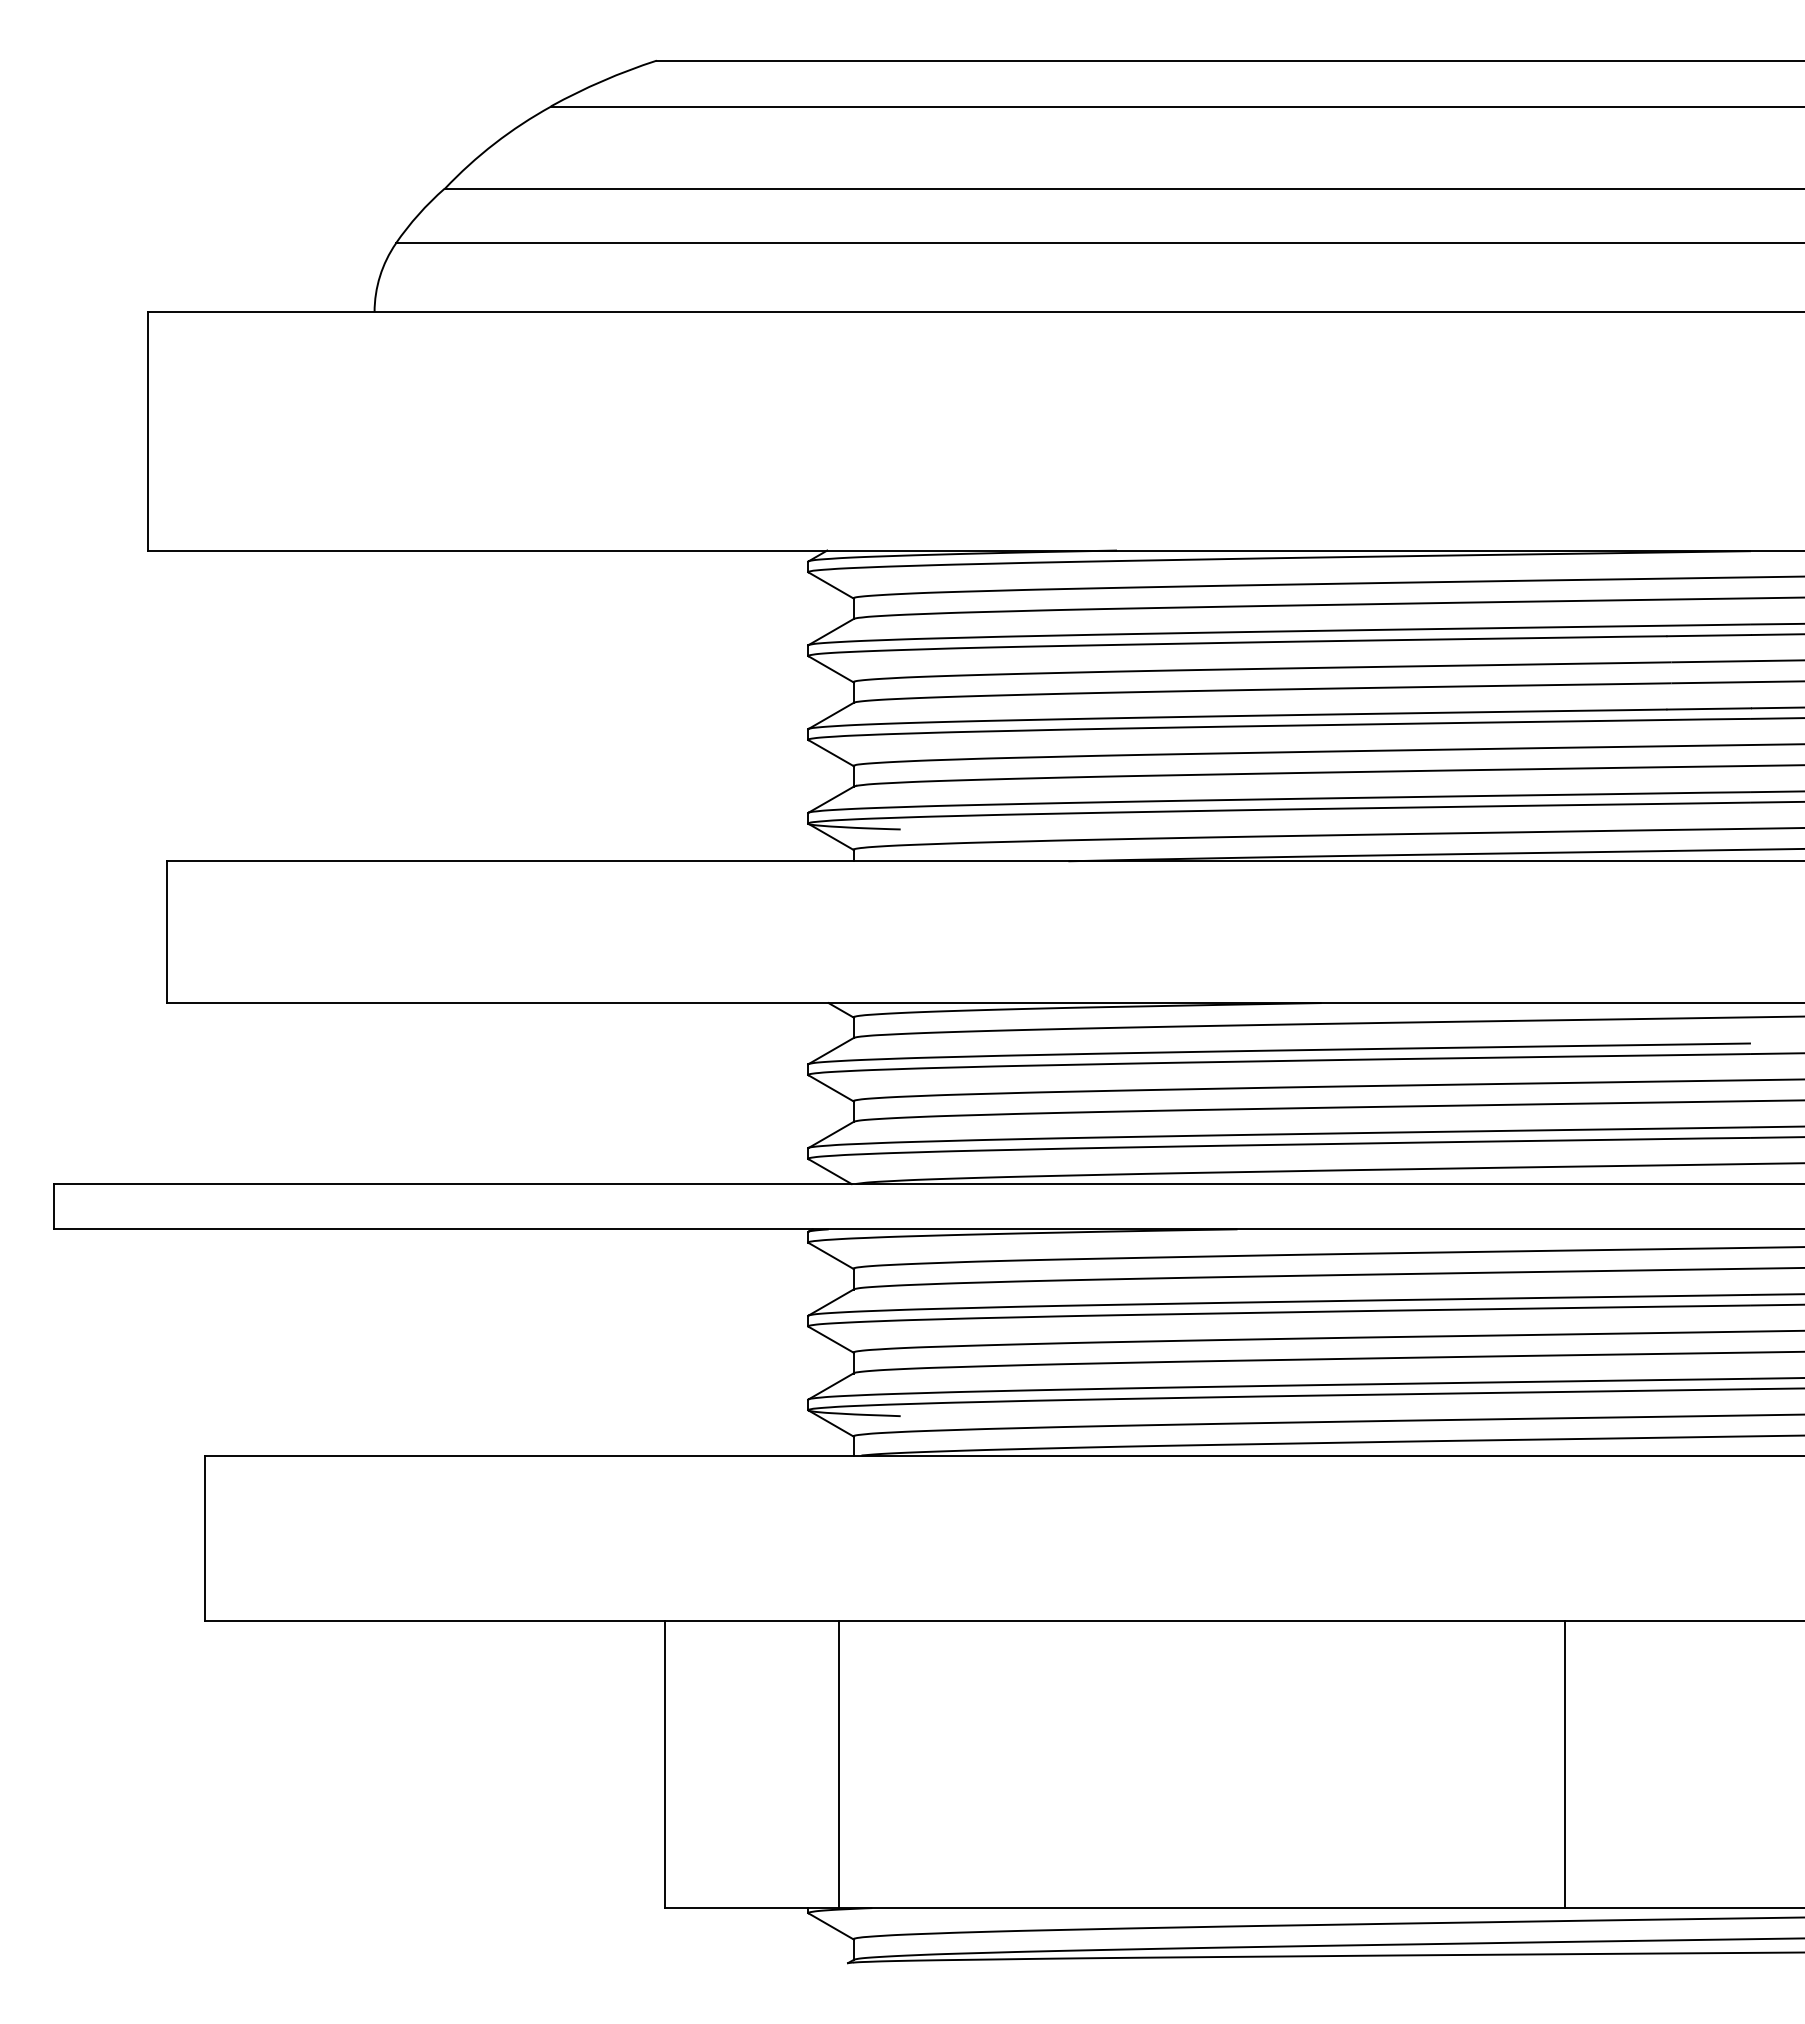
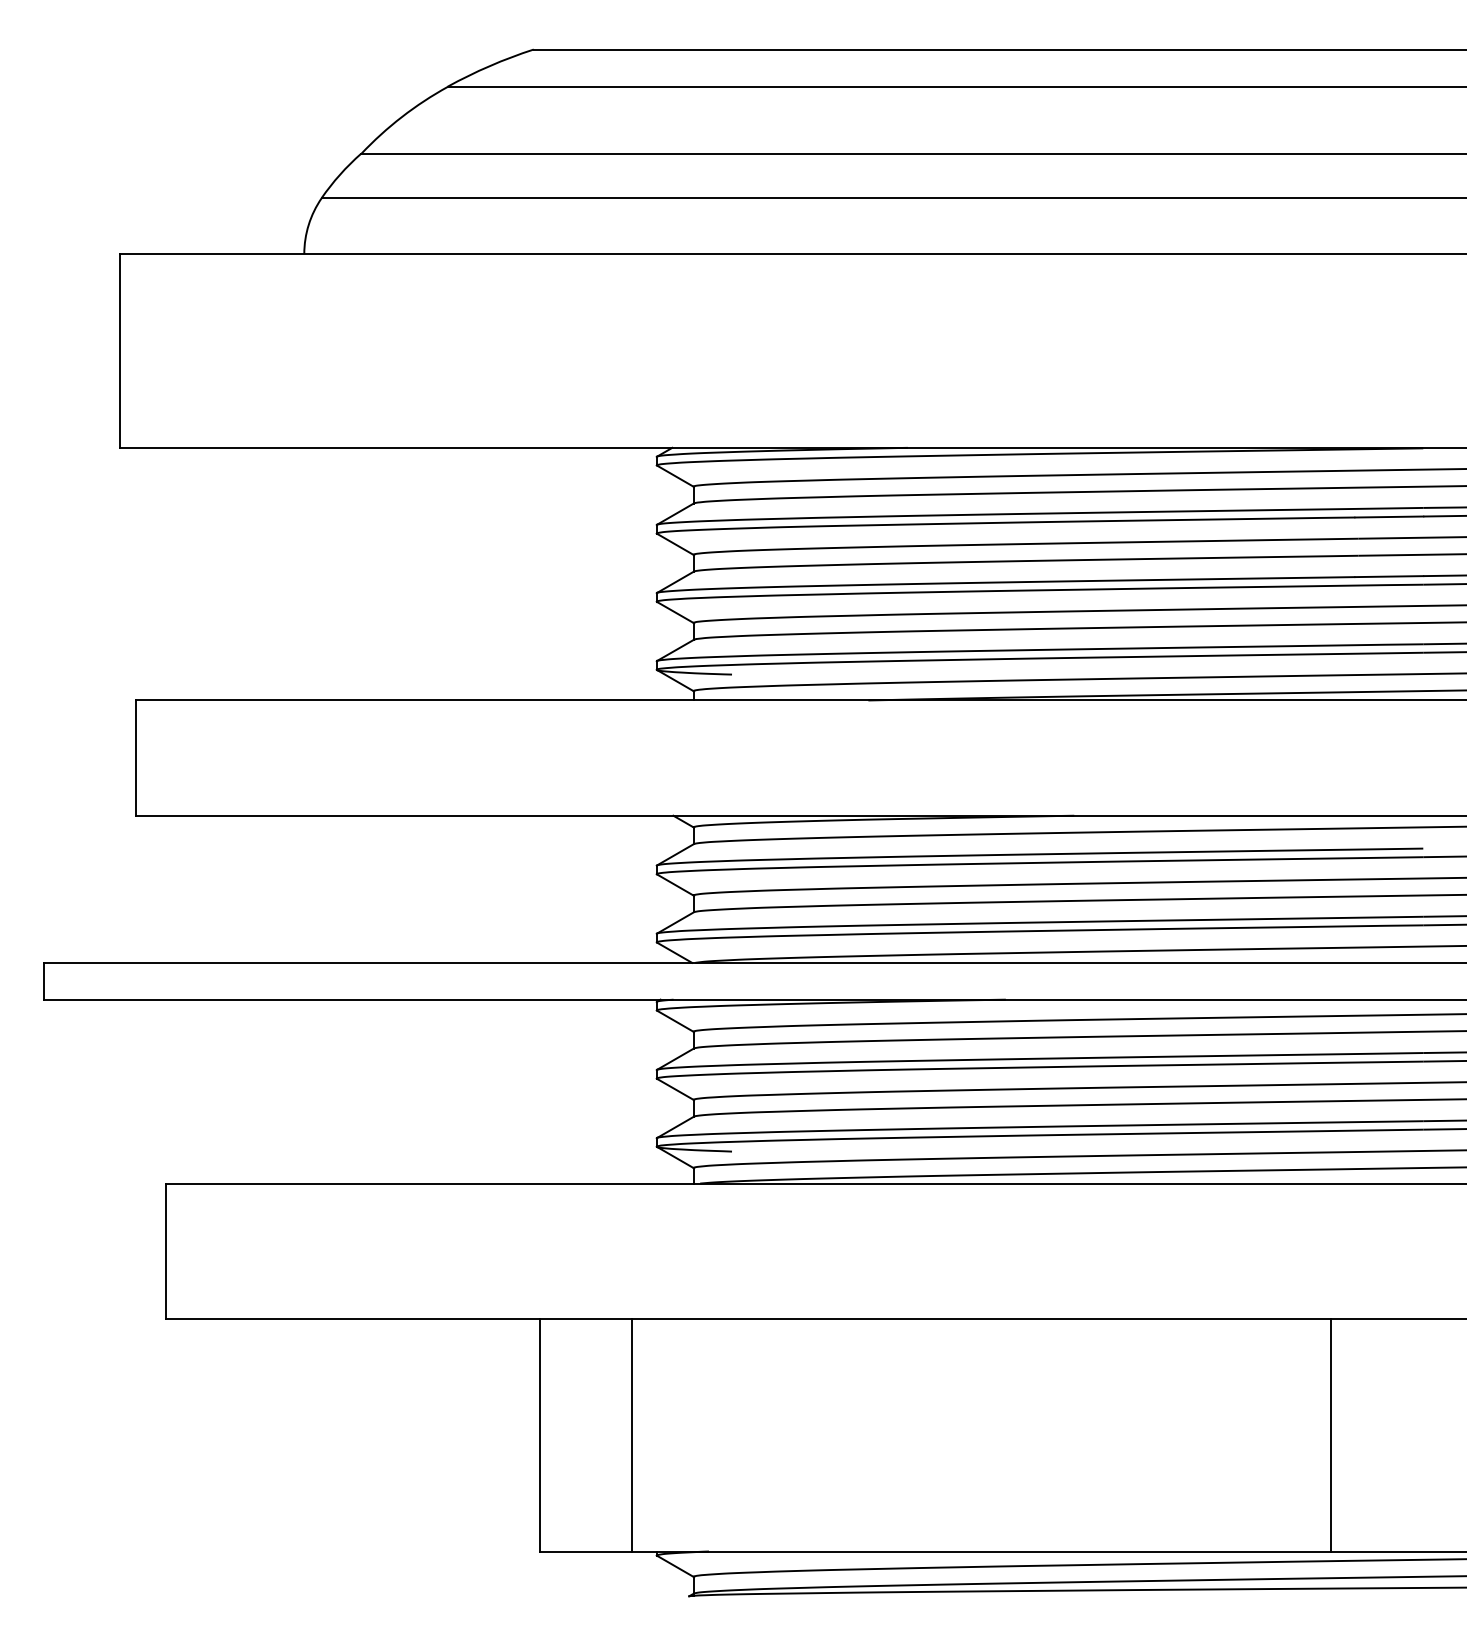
line: (839, 1764) -> (632, 1434), moved
line: (1564, 1764) -> (1331, 1434), moved

